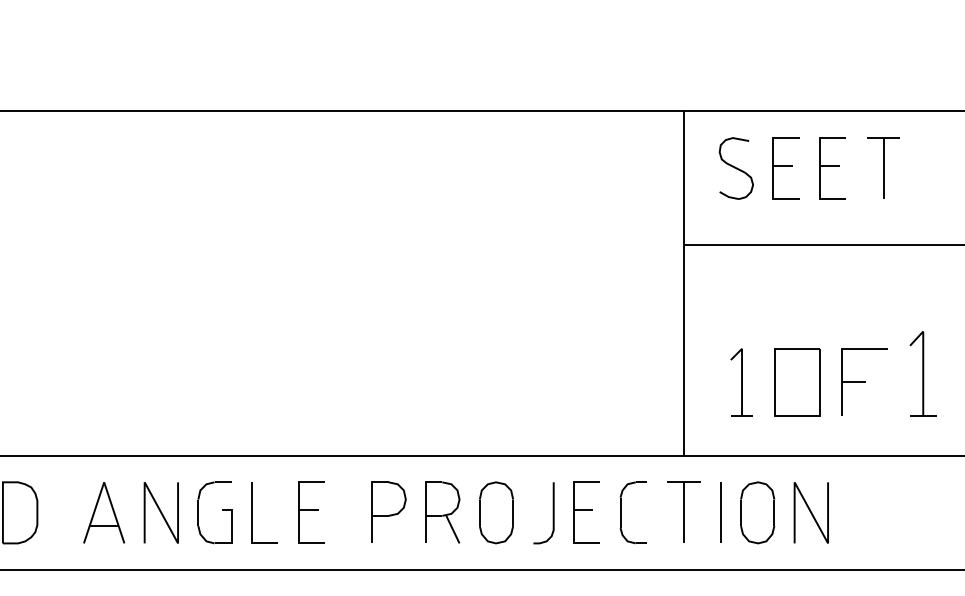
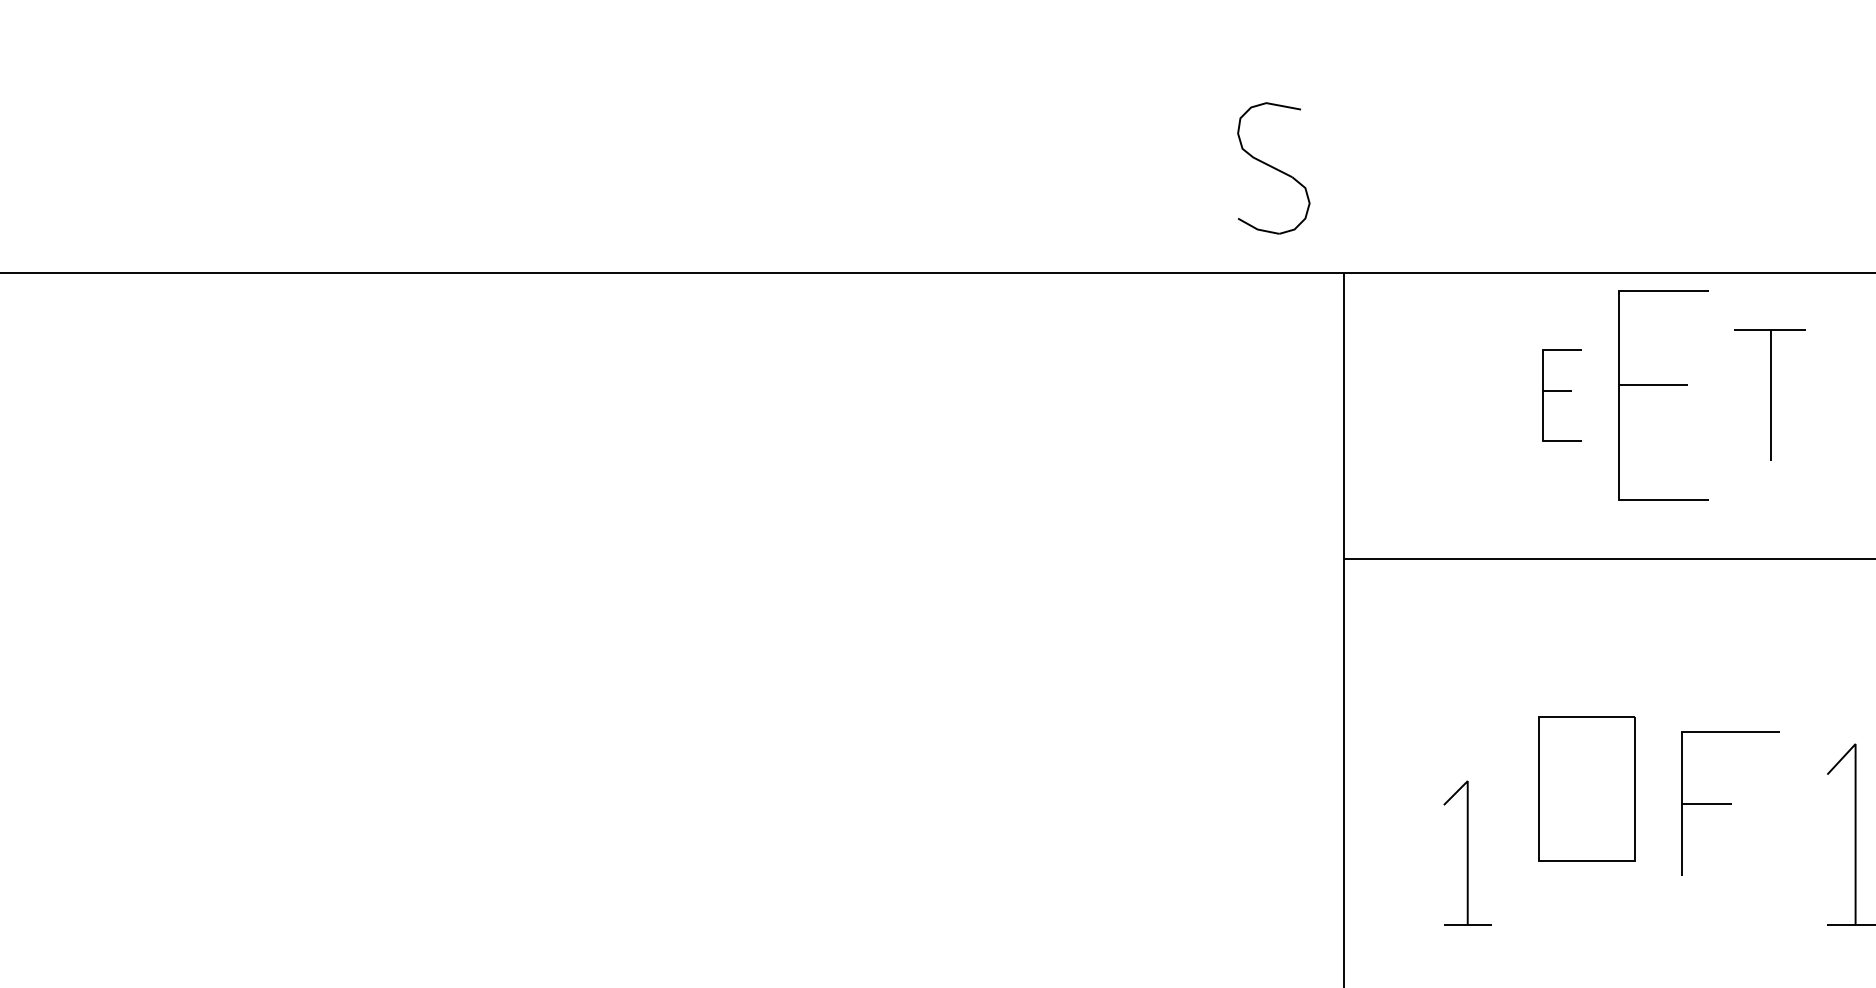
part: (735, 168) -> (1271, 168), moved
part: (785, 168) -> (1560, 395), size x0.7
part: (832, 168) -> (1661, 395), size x1.6
part: (864, 381) -> (1729, 801), moved
part: (797, 382) -> (1586, 788), moved

